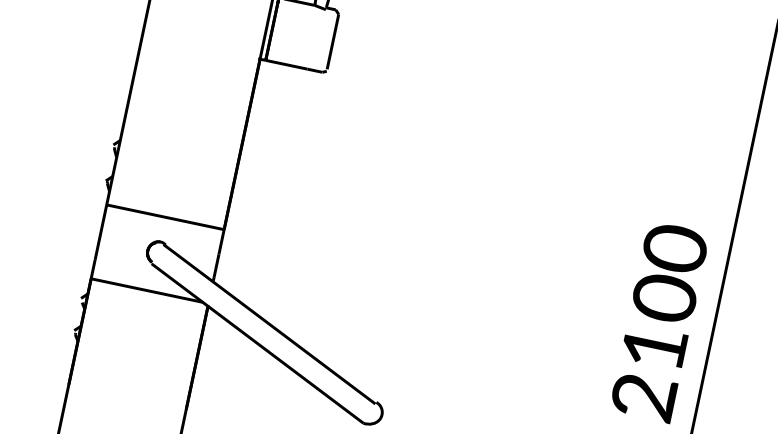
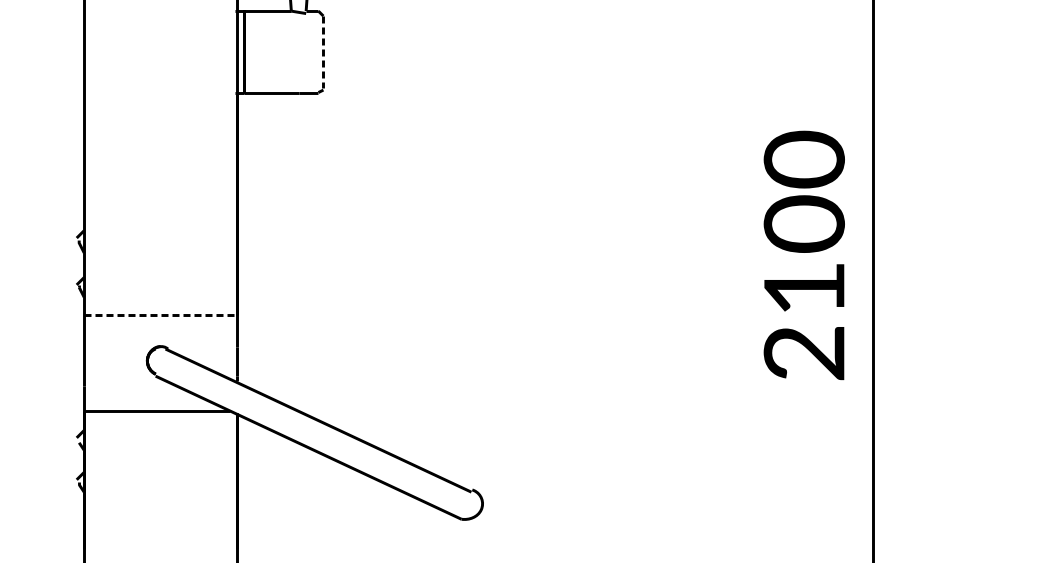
line: (333, 41) -> (323, 51), solid -> dashed
line: (166, 217) -> (161, 314), solid -> dashed
text: (659, 321) -> (803, 254), moved

